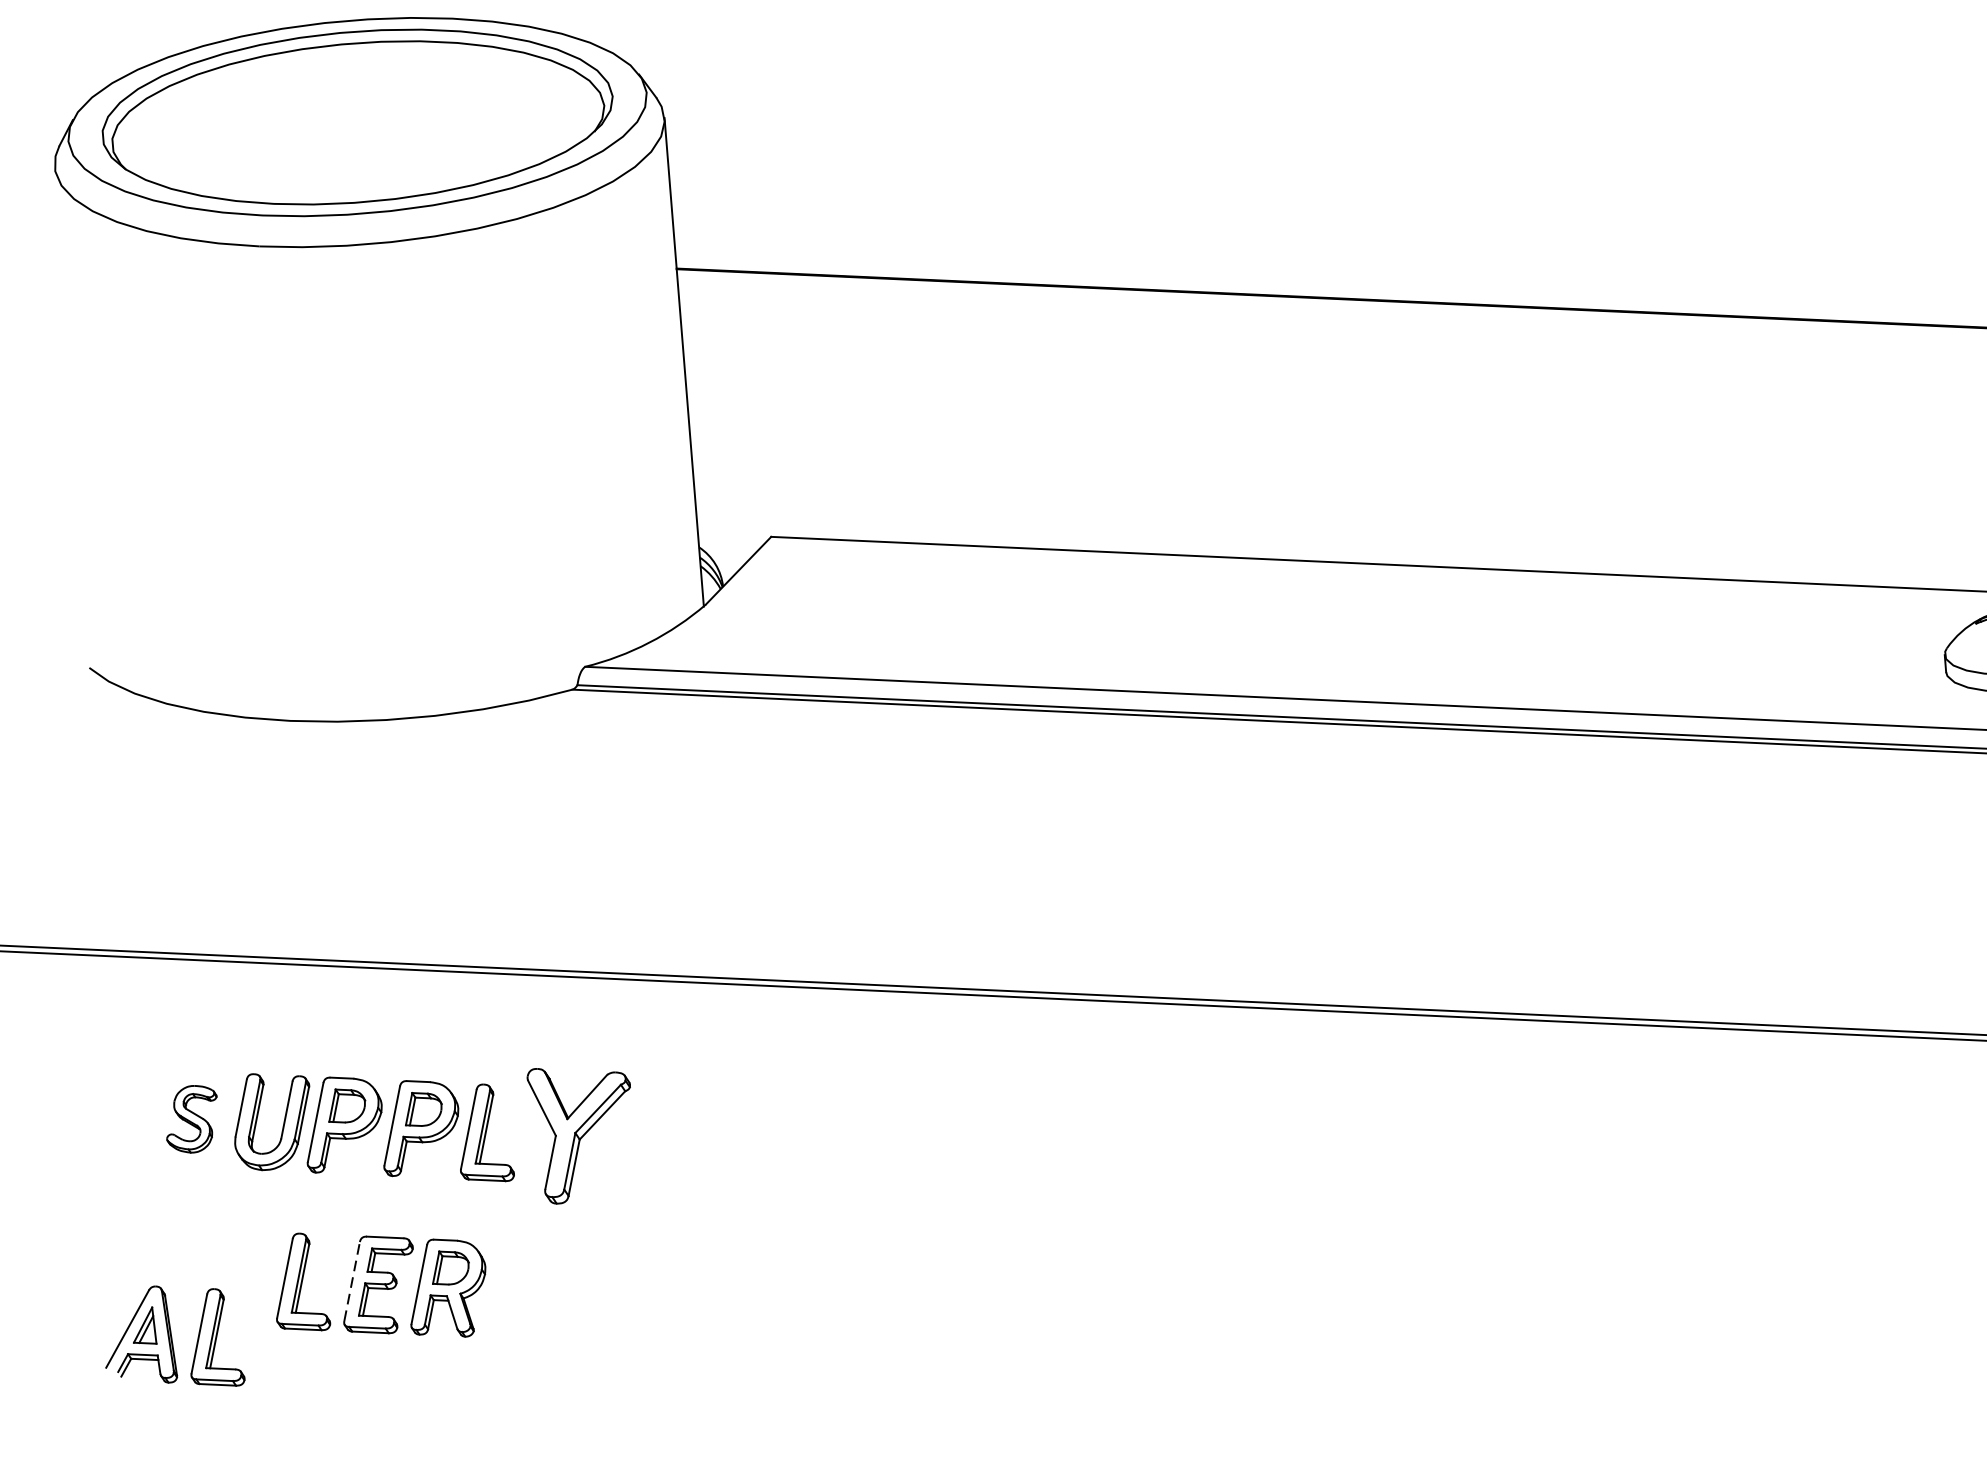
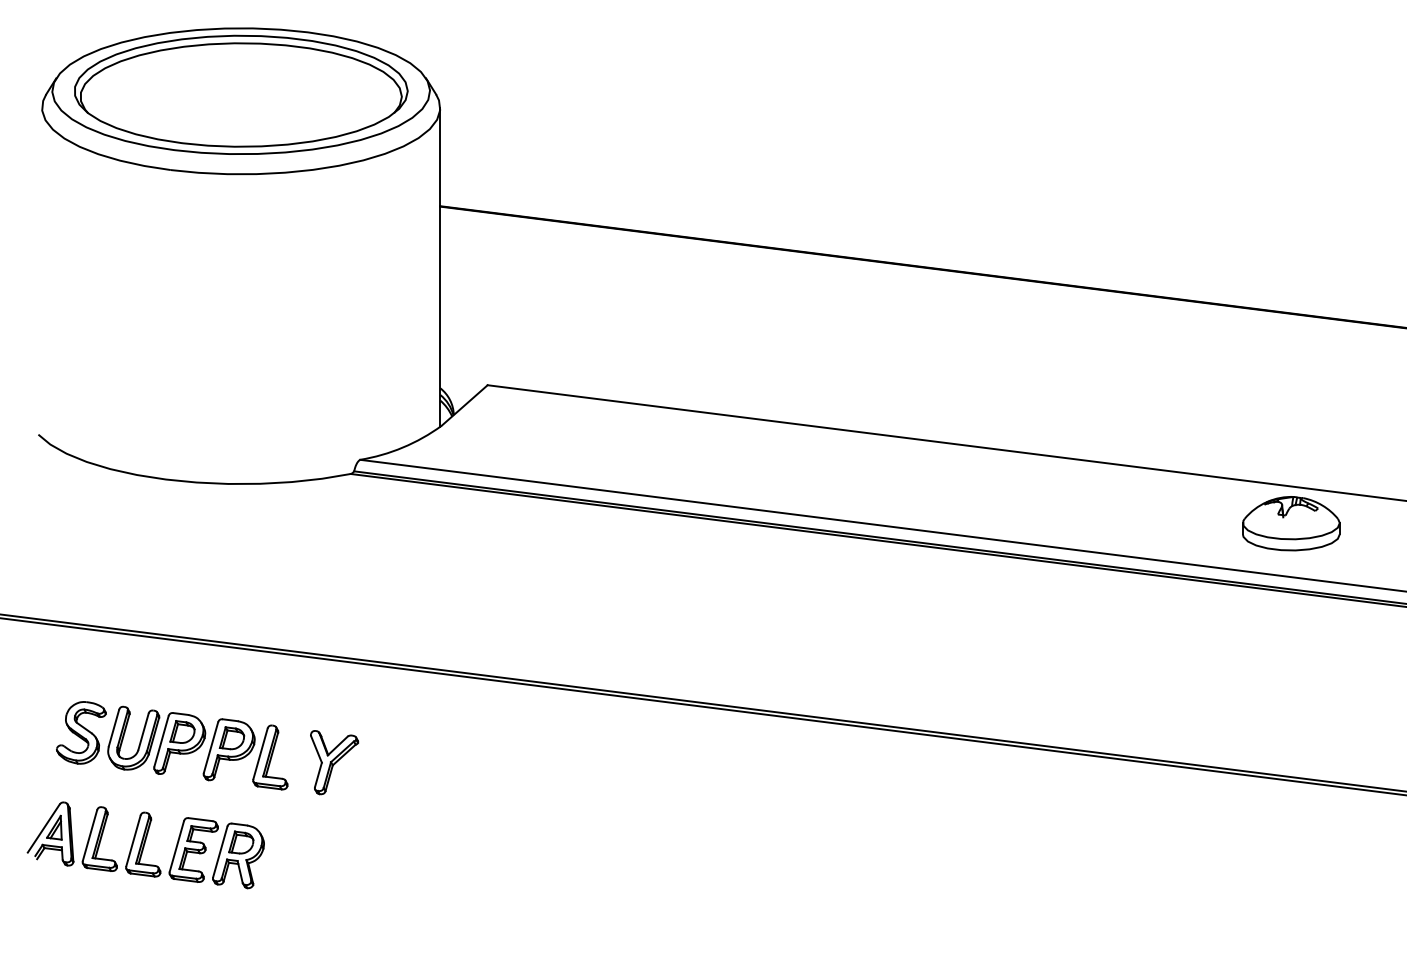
part: (192, 1118) -> (81, 732), size x1.43
part: (583, 1133) -> (334, 762), size x0.71
line: (353, 1281) -> (177, 846), dashed -> solid
part: (171, 1337) -> (71, 836), moved

